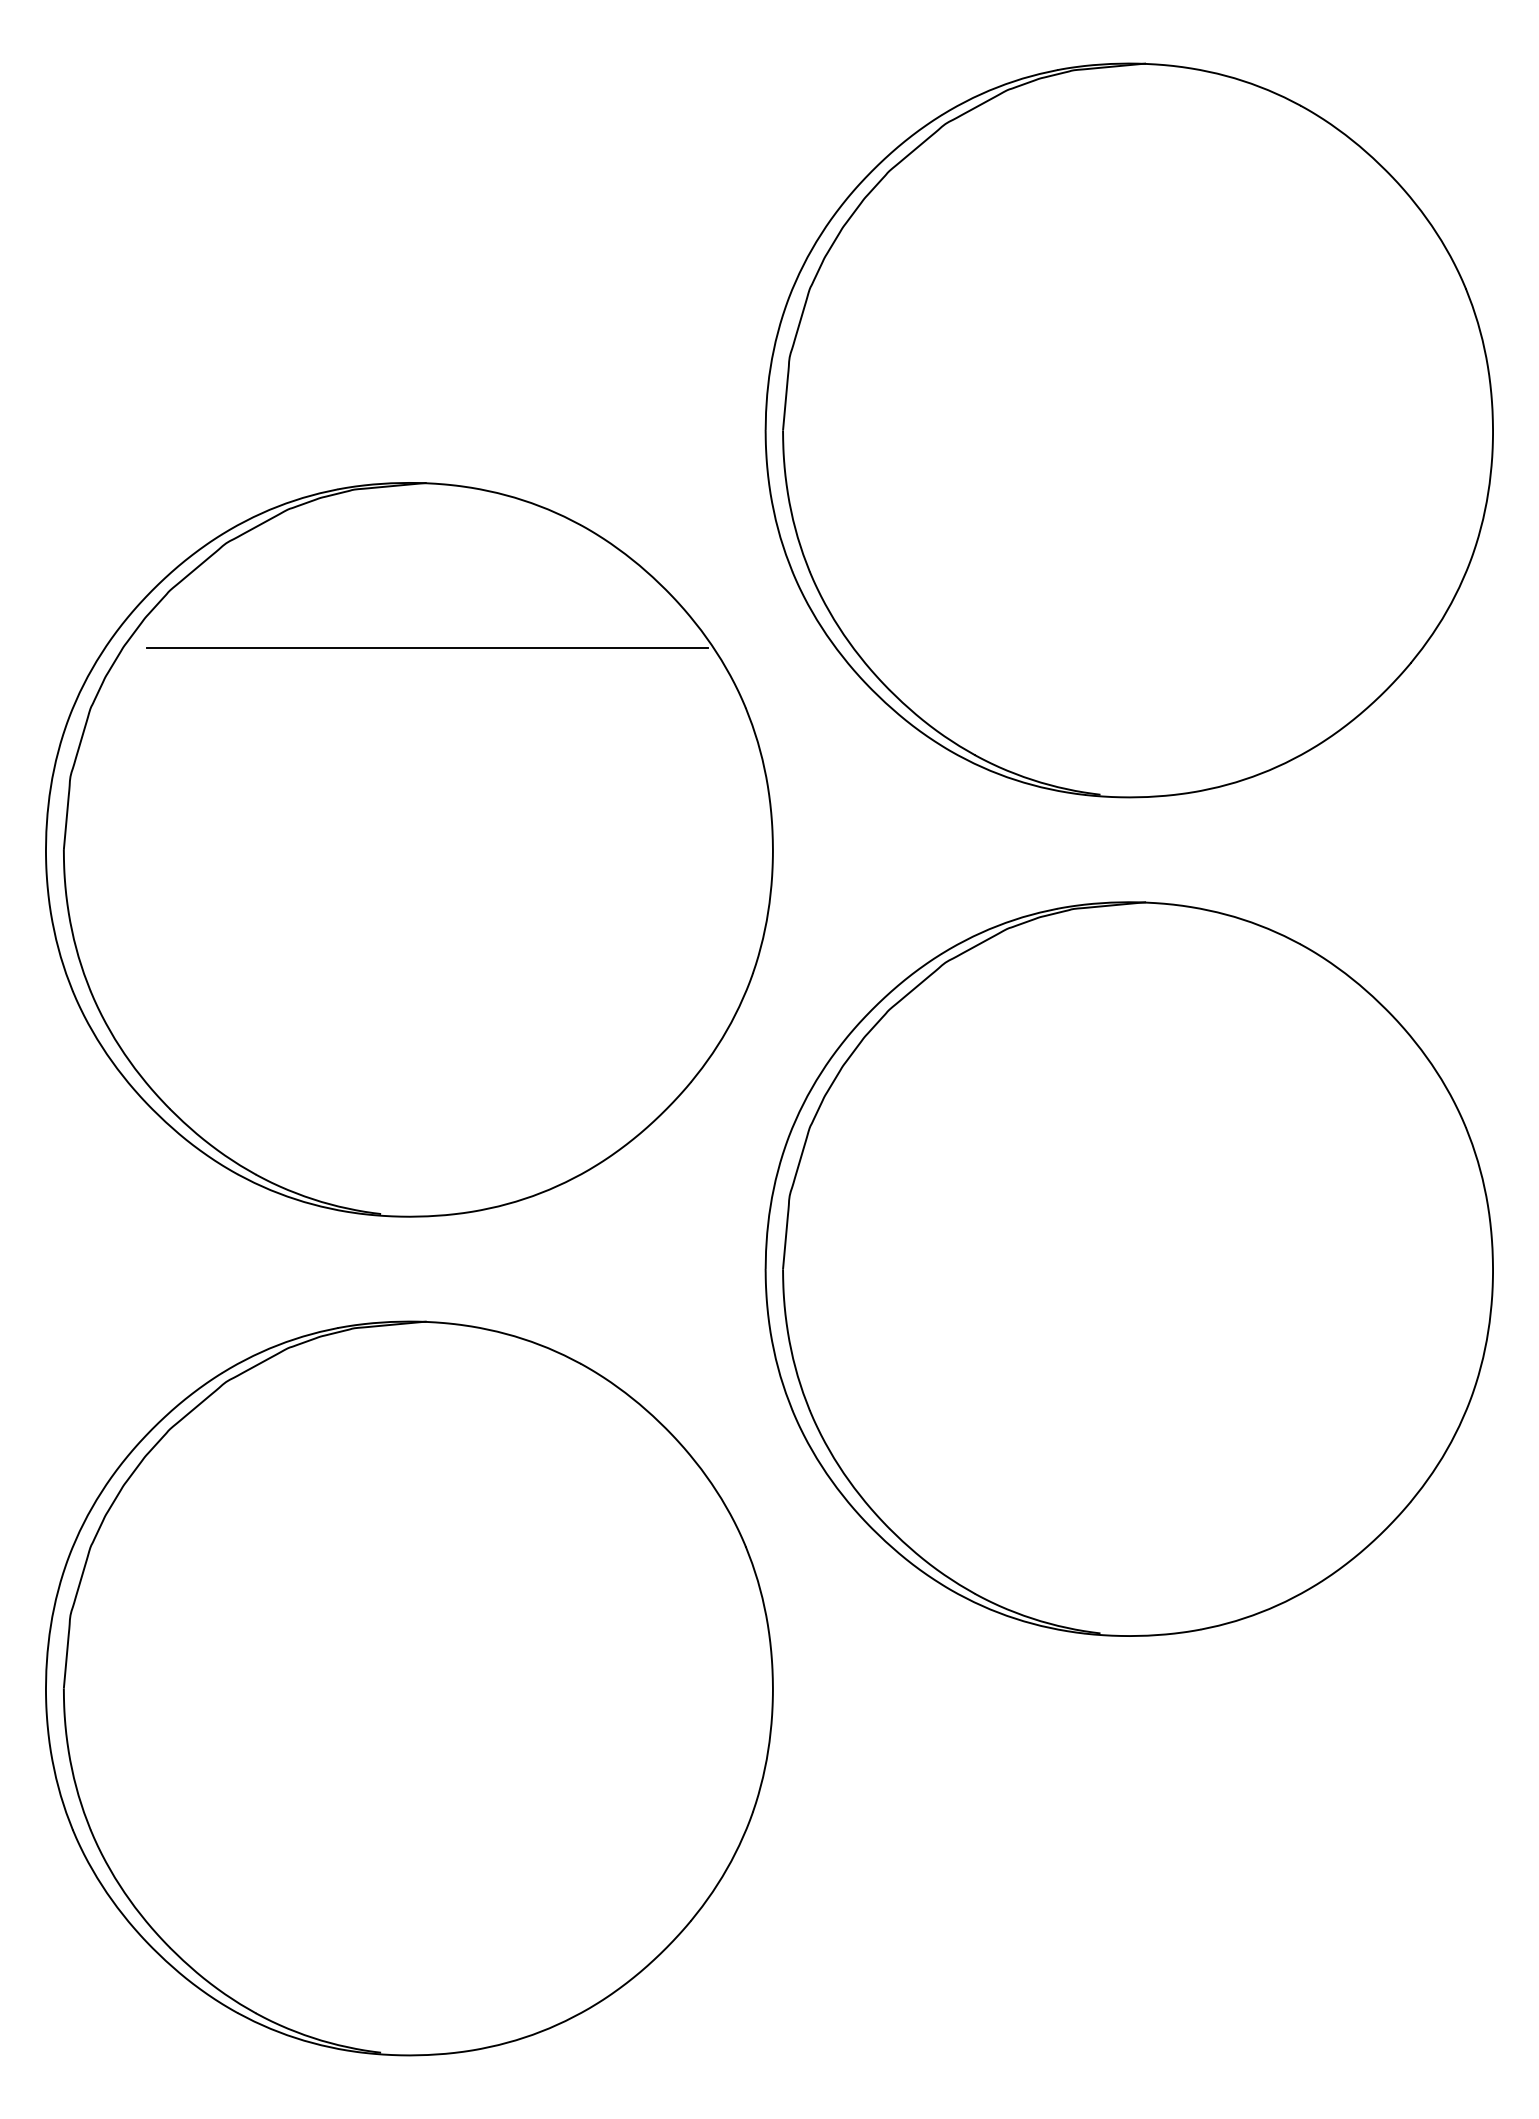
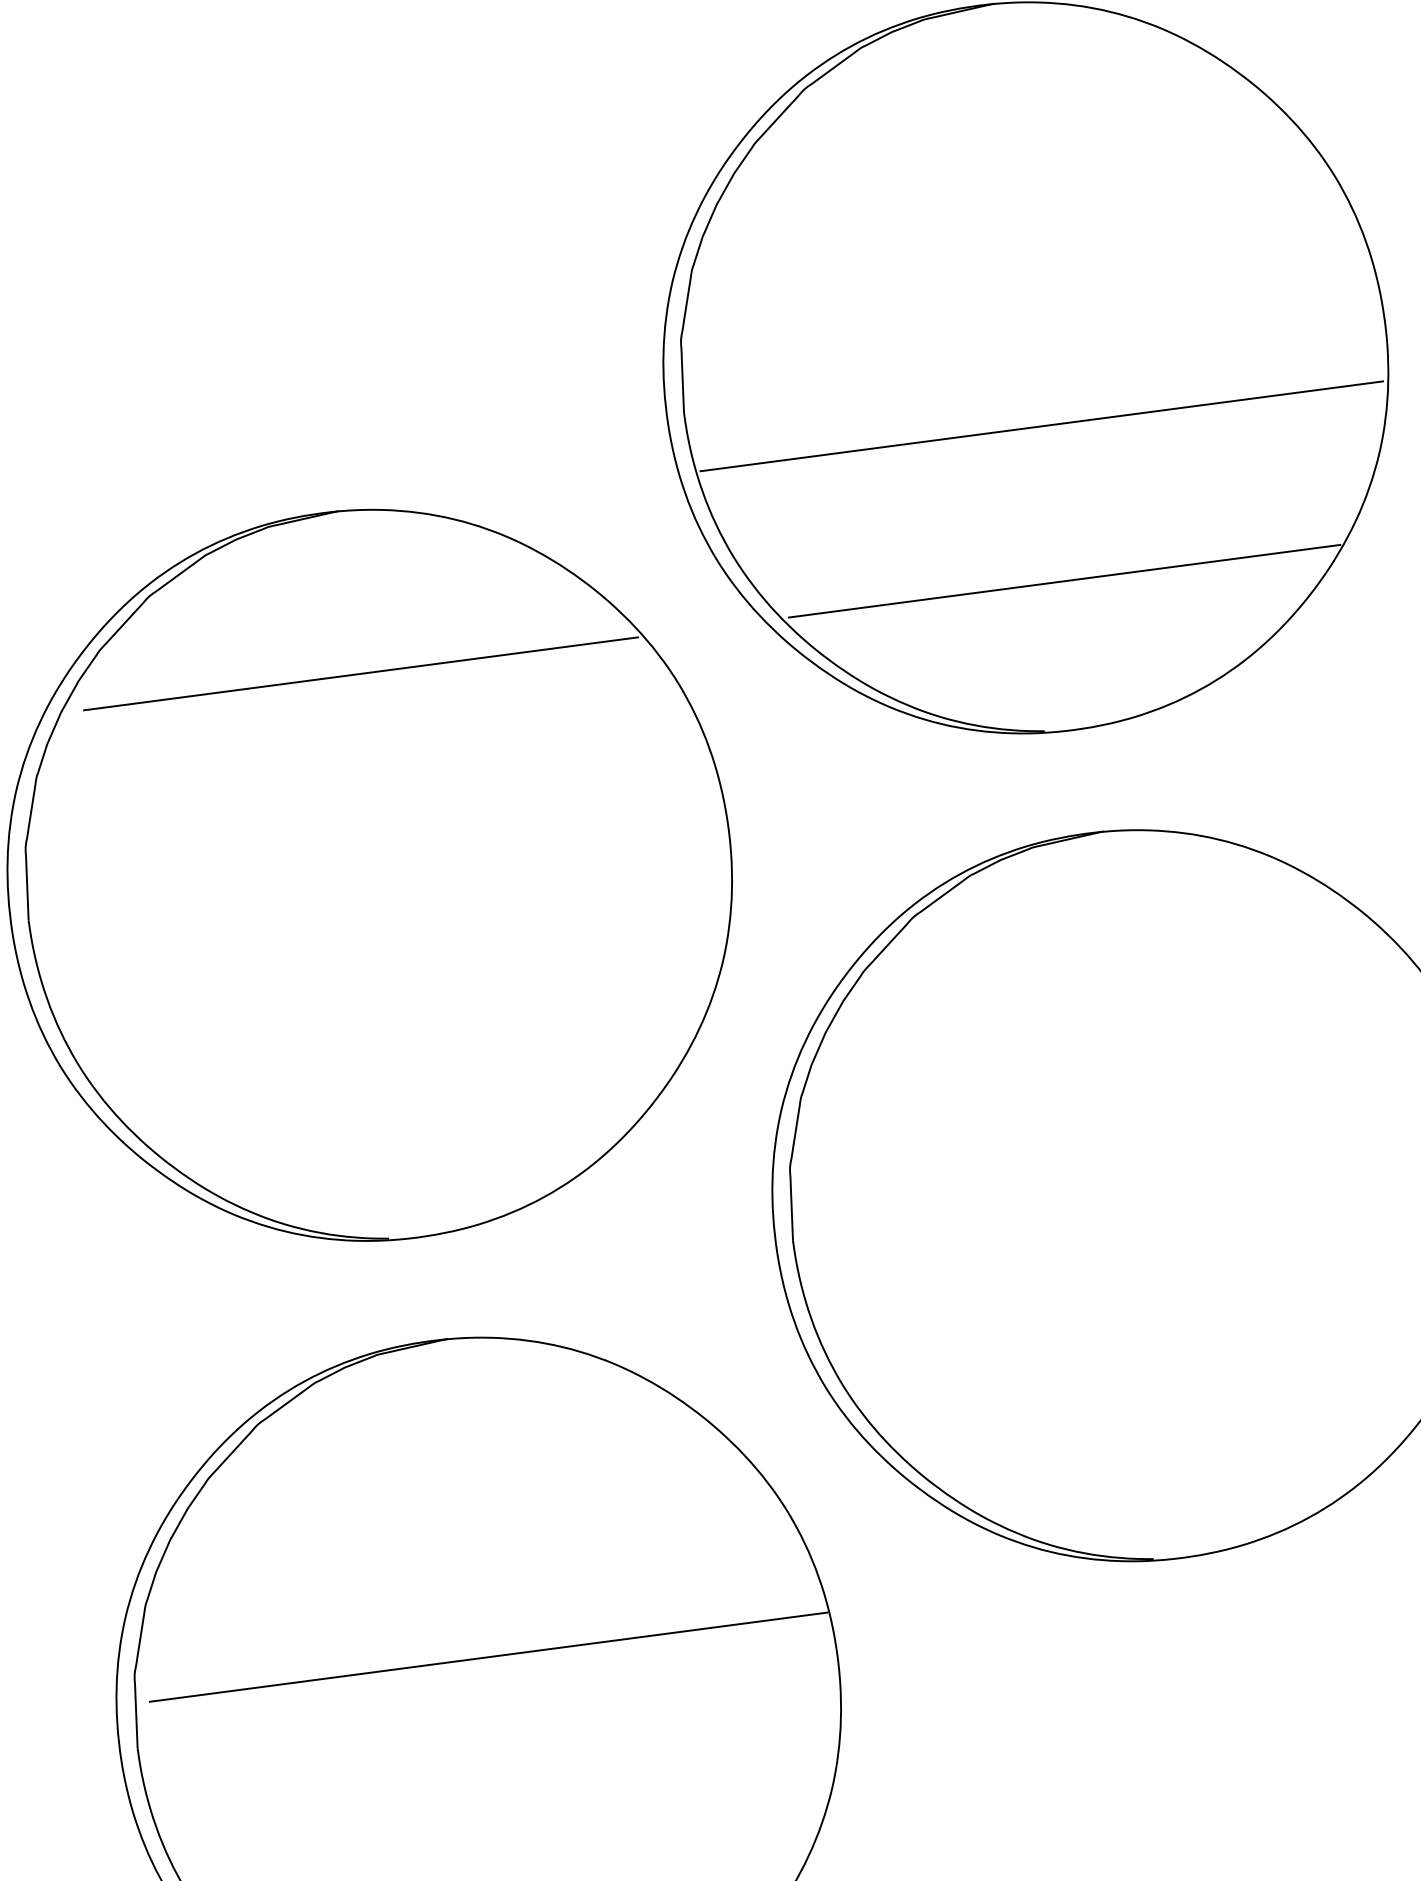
line: (1137, 490) -> (1041, 426), added
line: (1139, 647) -> (1064, 580), added
line: (425, 1643) -> (488, 1656), added

